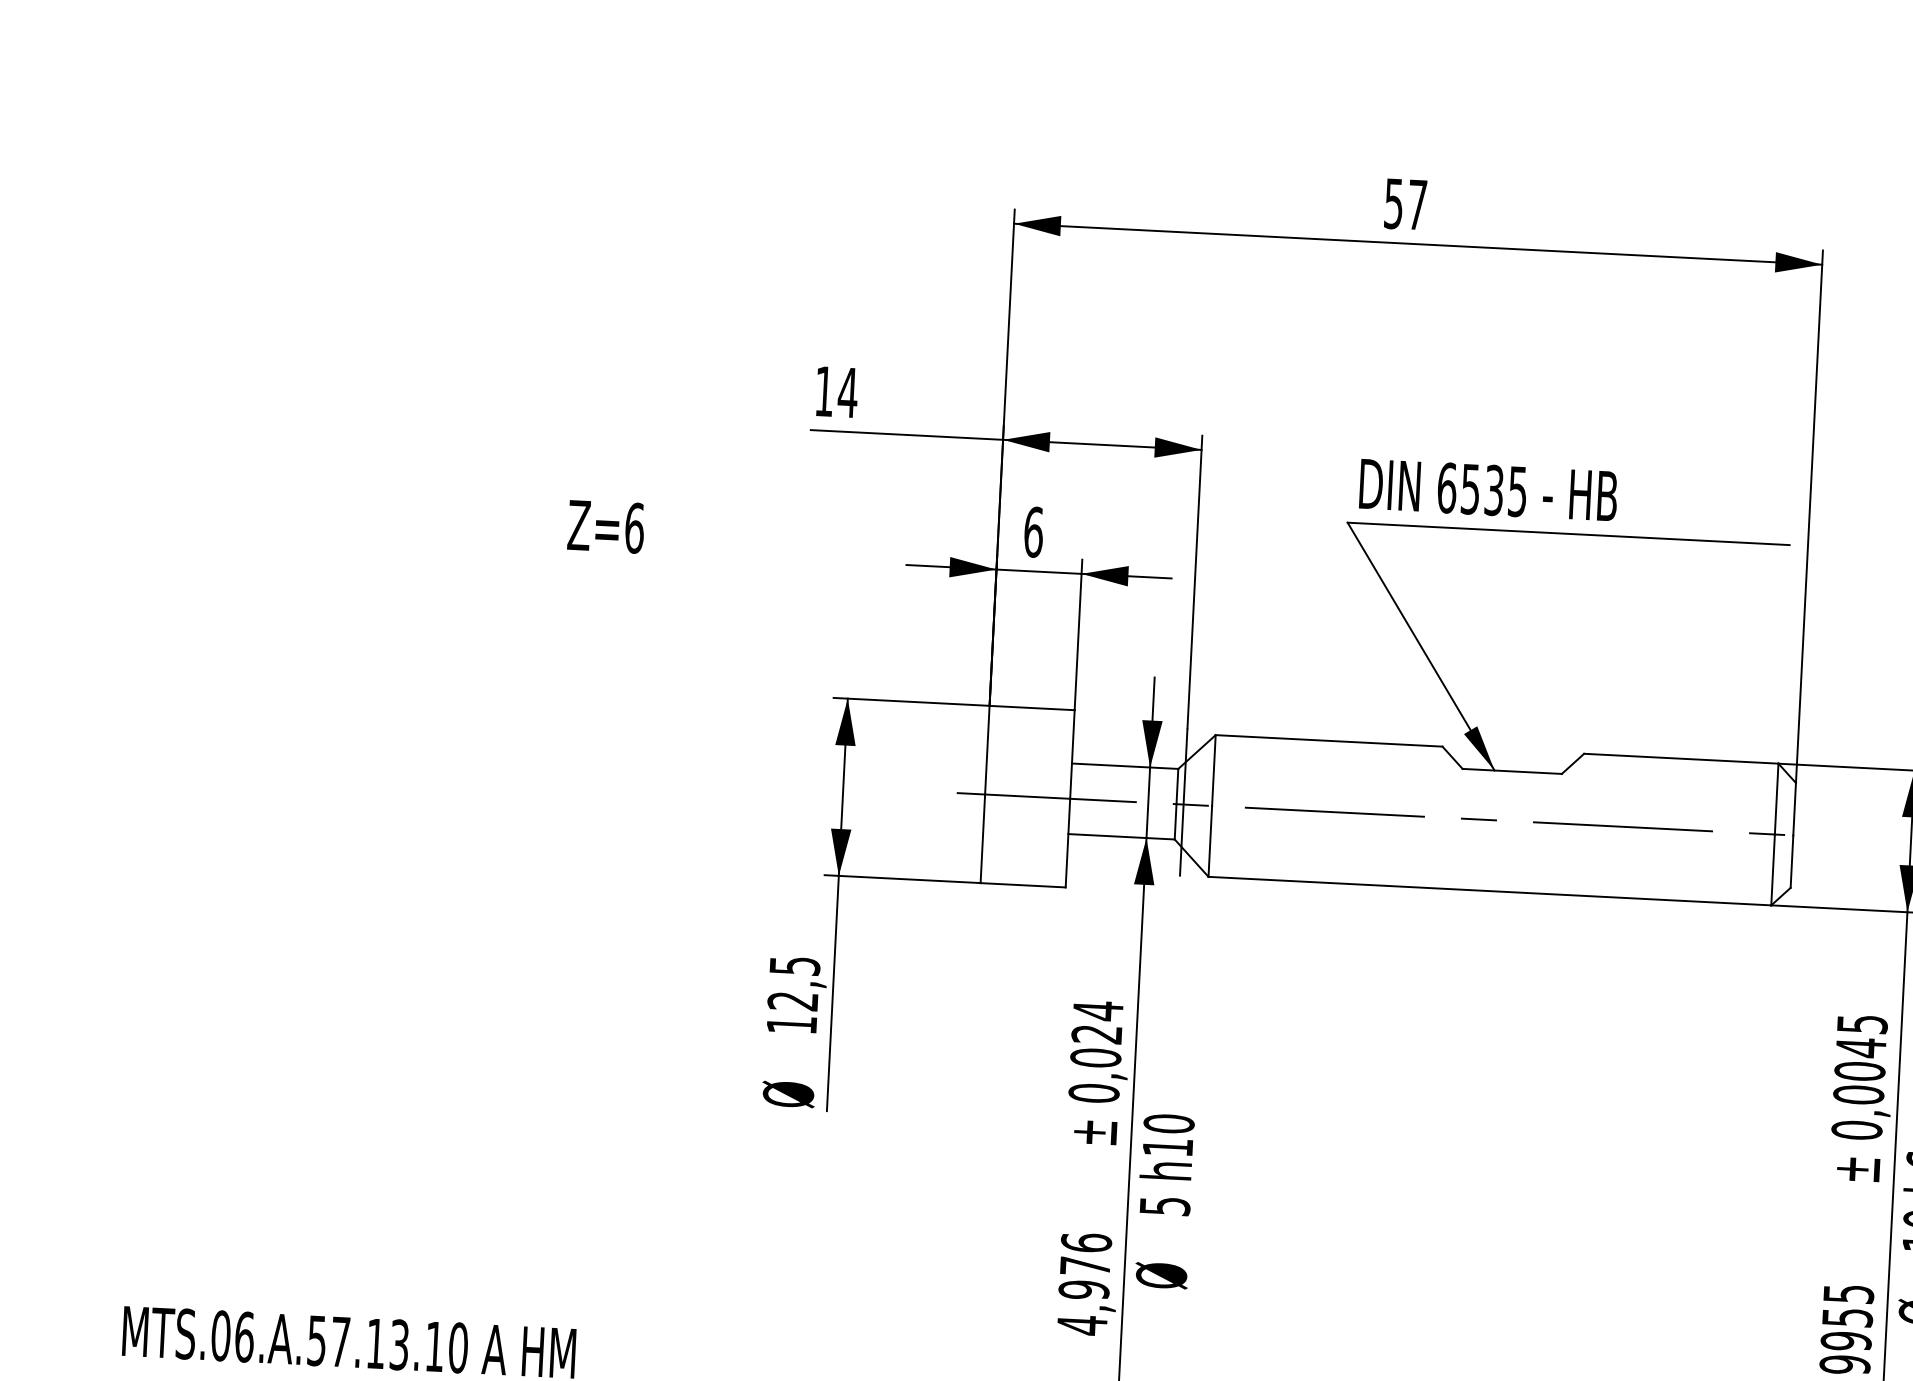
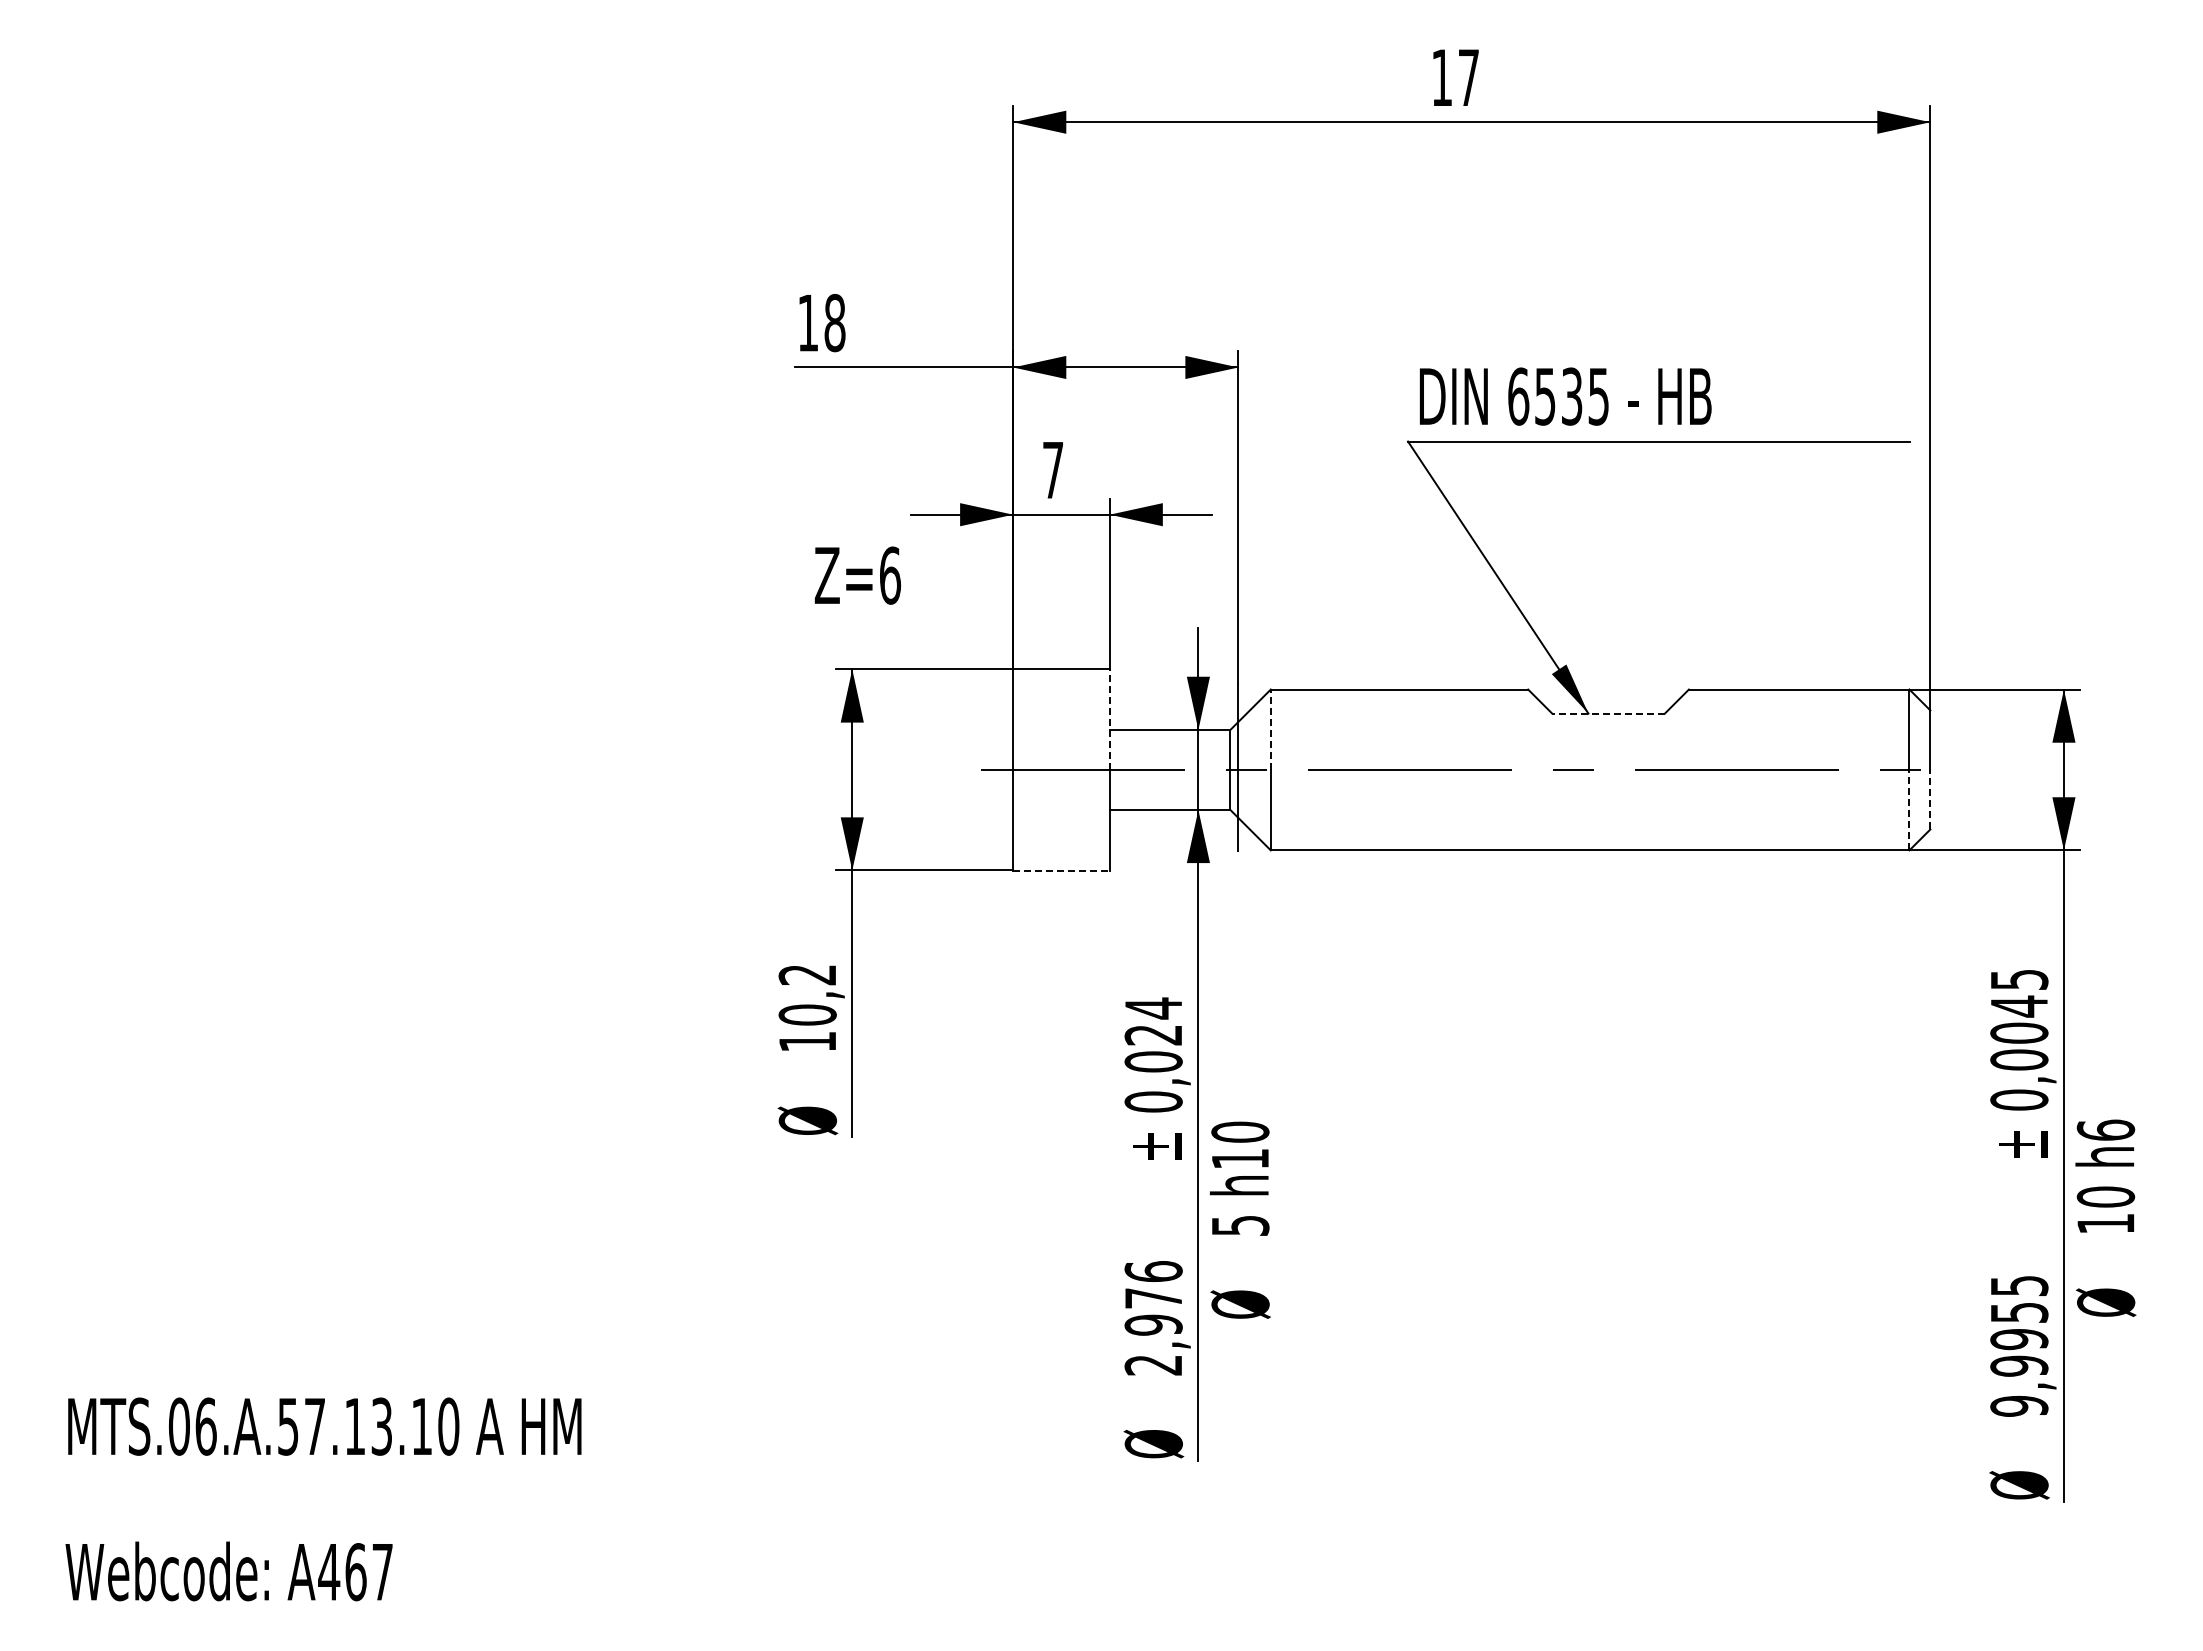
text: (1393, 203) -> (1441, 77), 57 -> 17
text: (847, 393) -> (834, 323), 14 -> 18
text: (605, 526) -> (857, 575), moved
text: (1033, 532) -> (1052, 470), 6 -> 7
line: (1072, 754) -> (1109, 719), solid -> dashed
line: (1213, 770) -> (1270, 729), solid -> dashed
line: (1512, 771) -> (1608, 713), solid -> dashed
line: (1792, 861) -> (1930, 799), solid -> dashed
line: (1773, 869) -> (1909, 809), solid -> dashed
line: (1023, 885) -> (1061, 870), solid -> dashed
text: (793, 984) -> (807, 995), 12,5 -> 10,2
text: (1081, 1325) -> (1152, 1365), 4,976 -> 2,976

